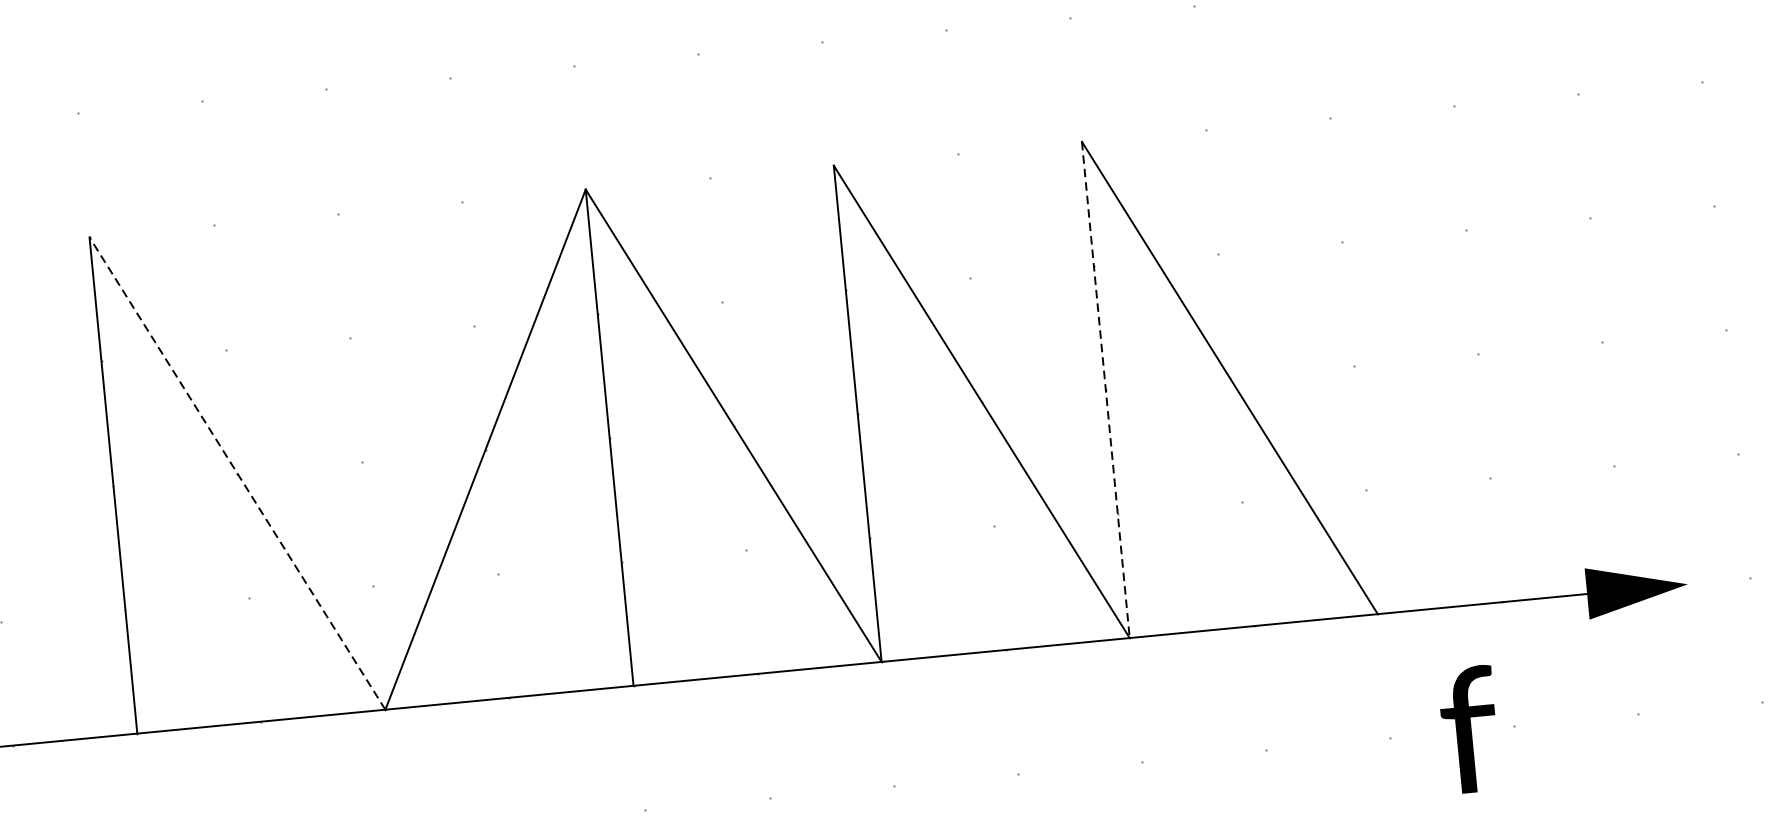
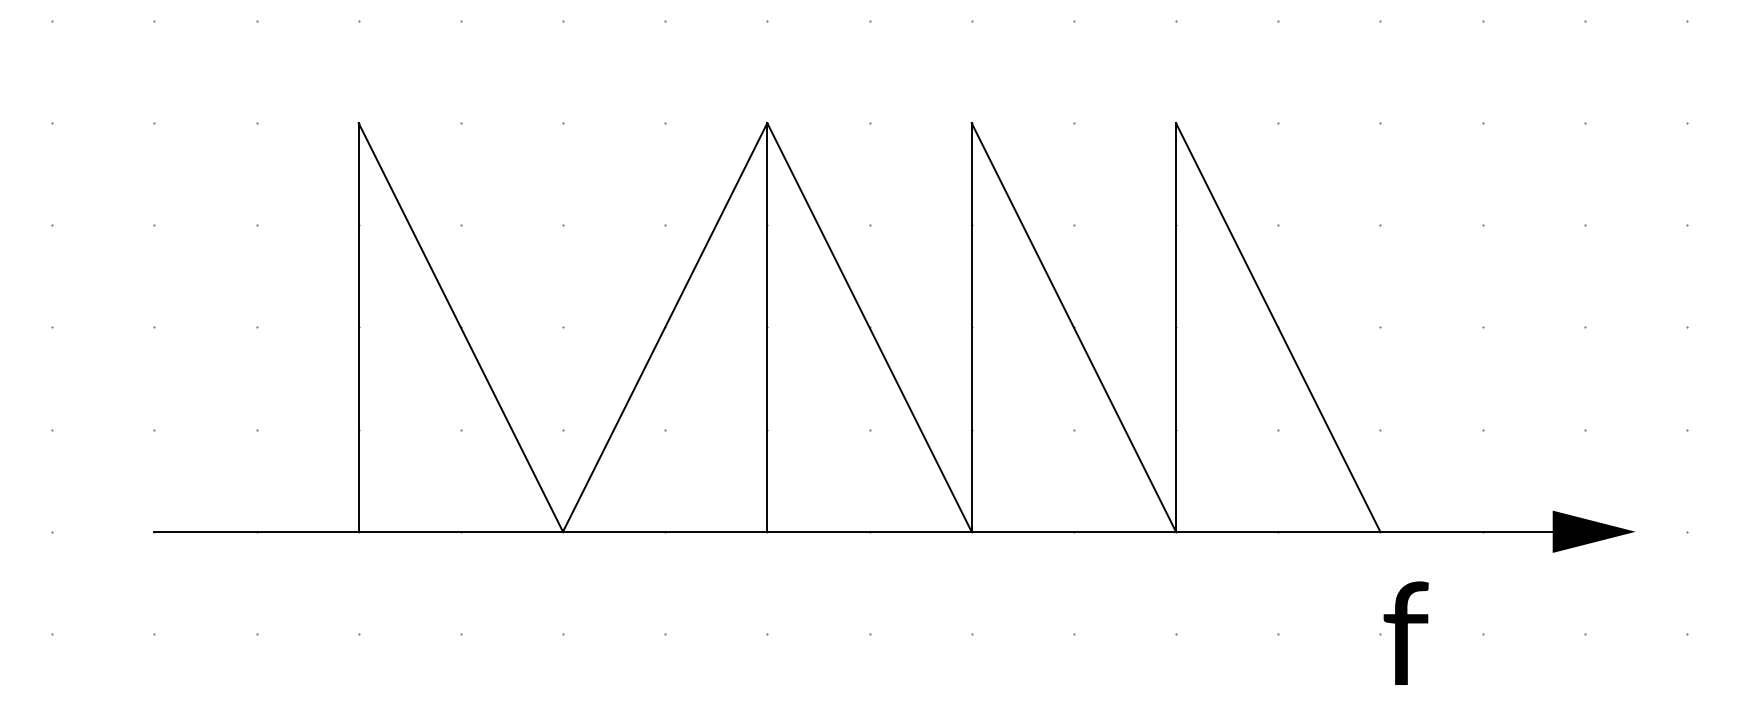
line: (1105, 390) -> (1175, 327), dashed -> solid
line: (237, 473) -> (460, 327), dashed -> solid
text: (1468, 728) -> (1405, 632), moved

